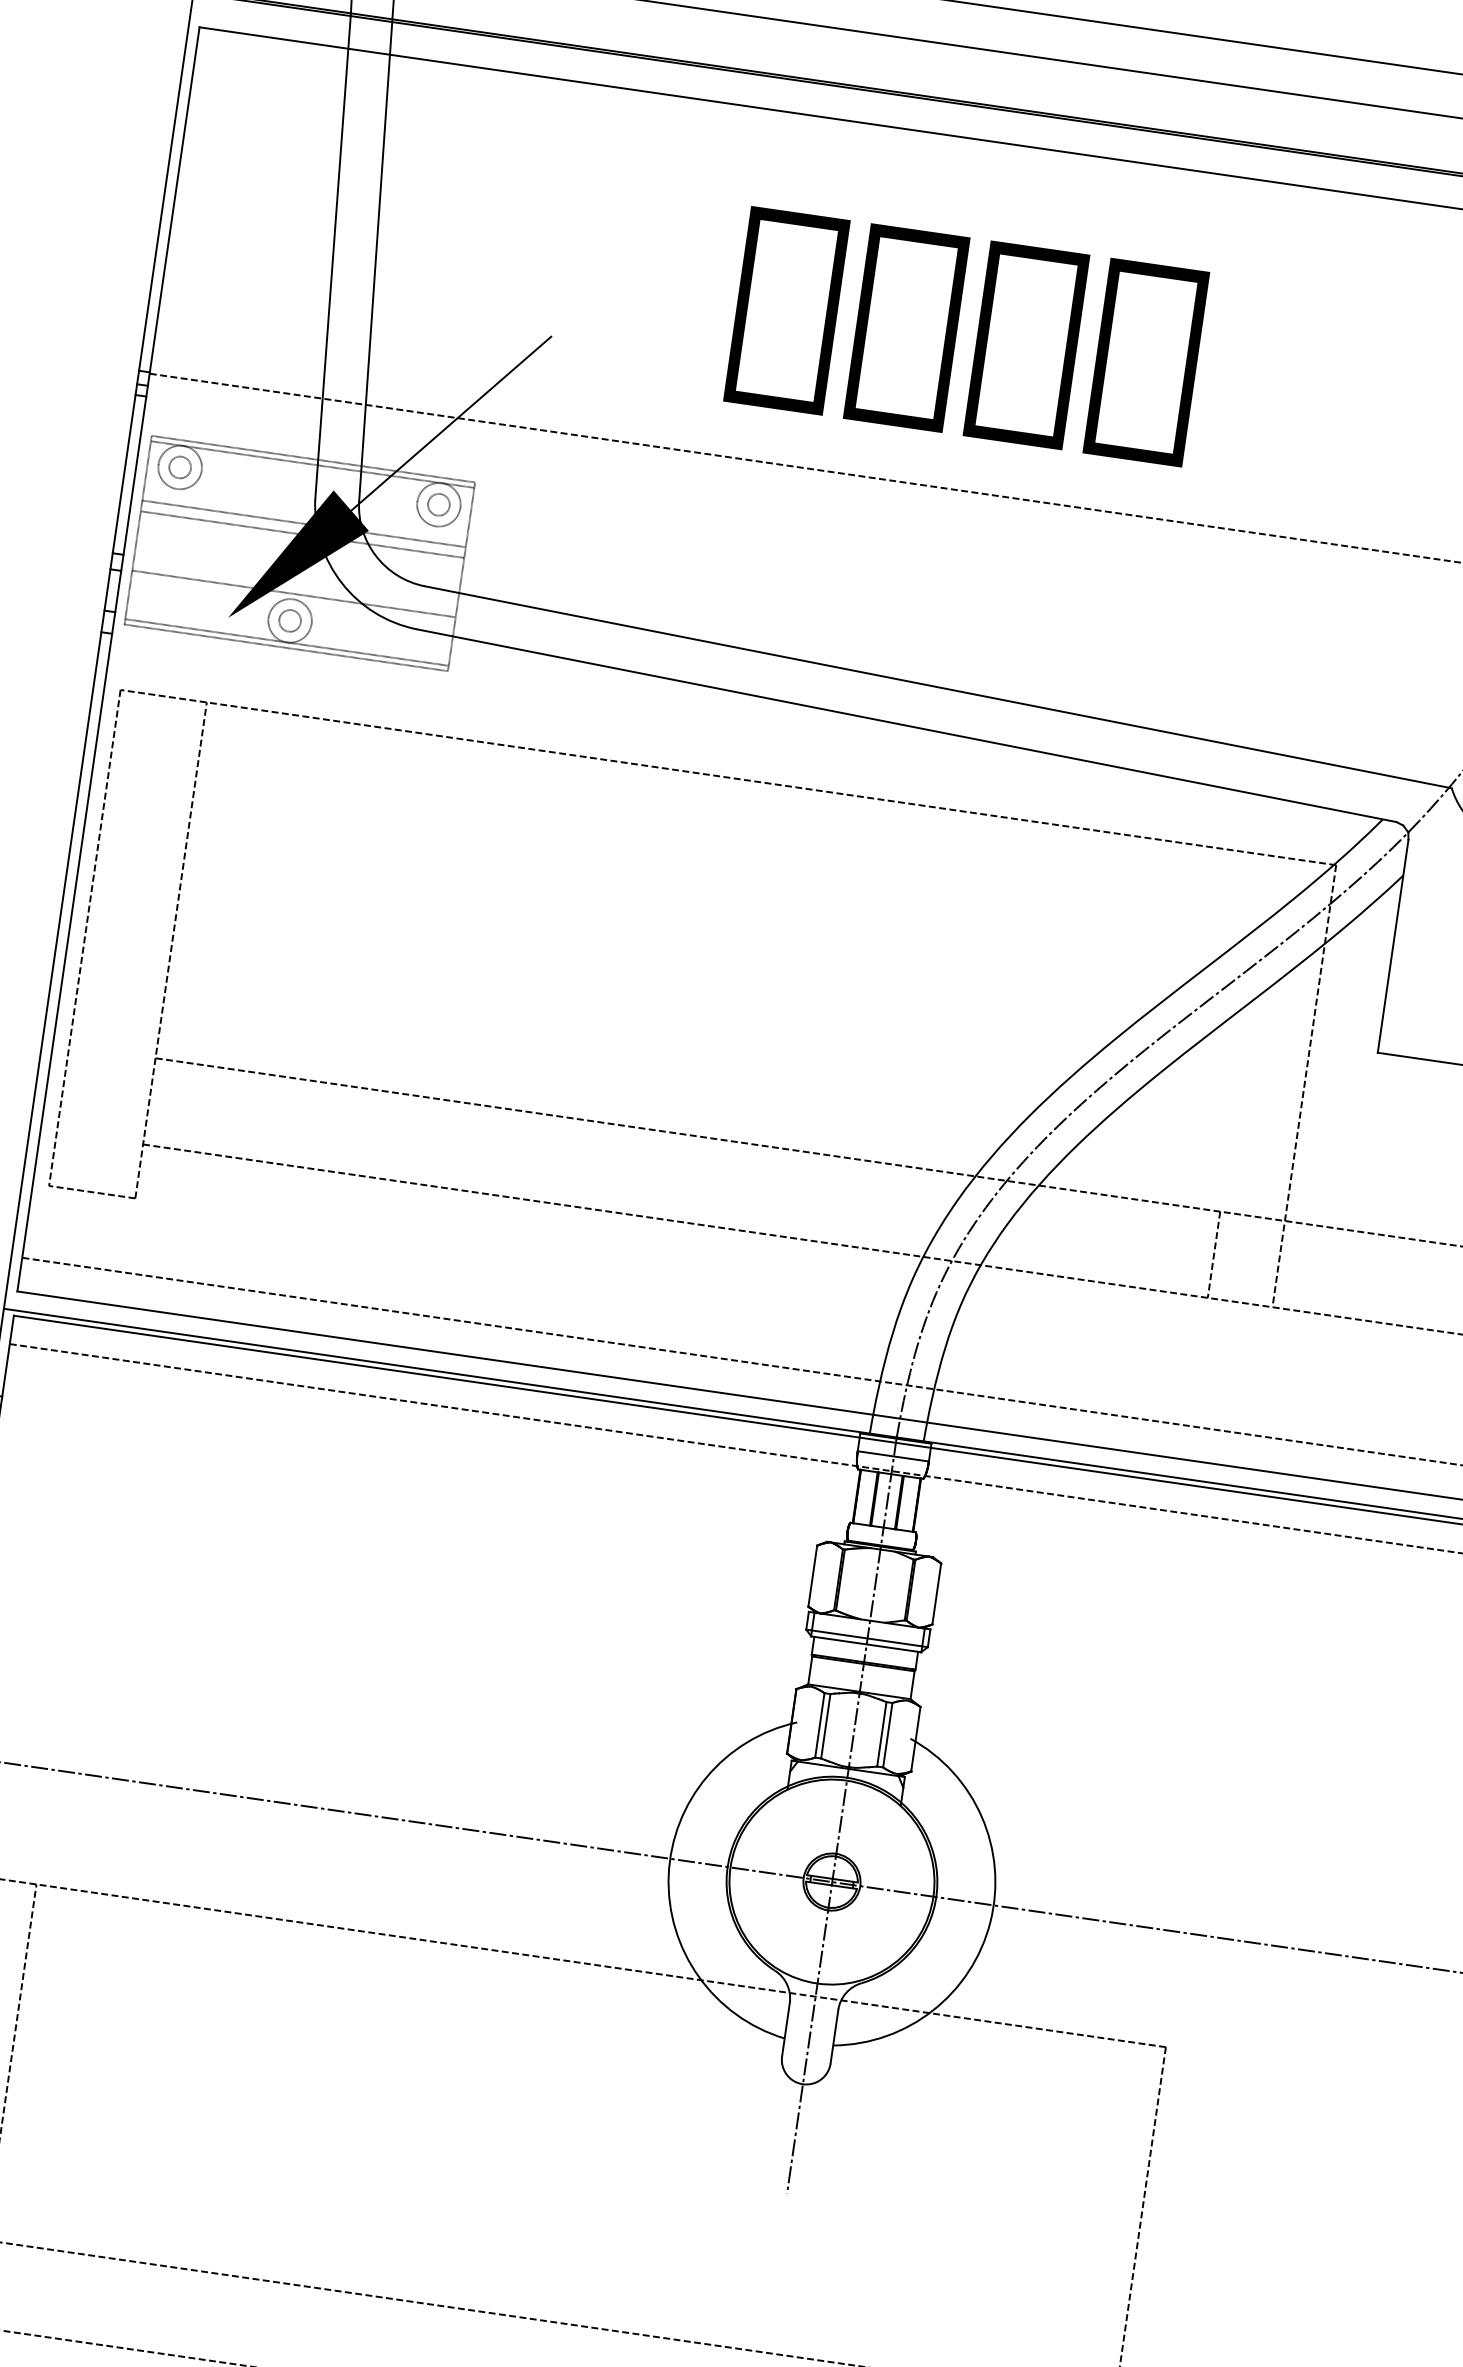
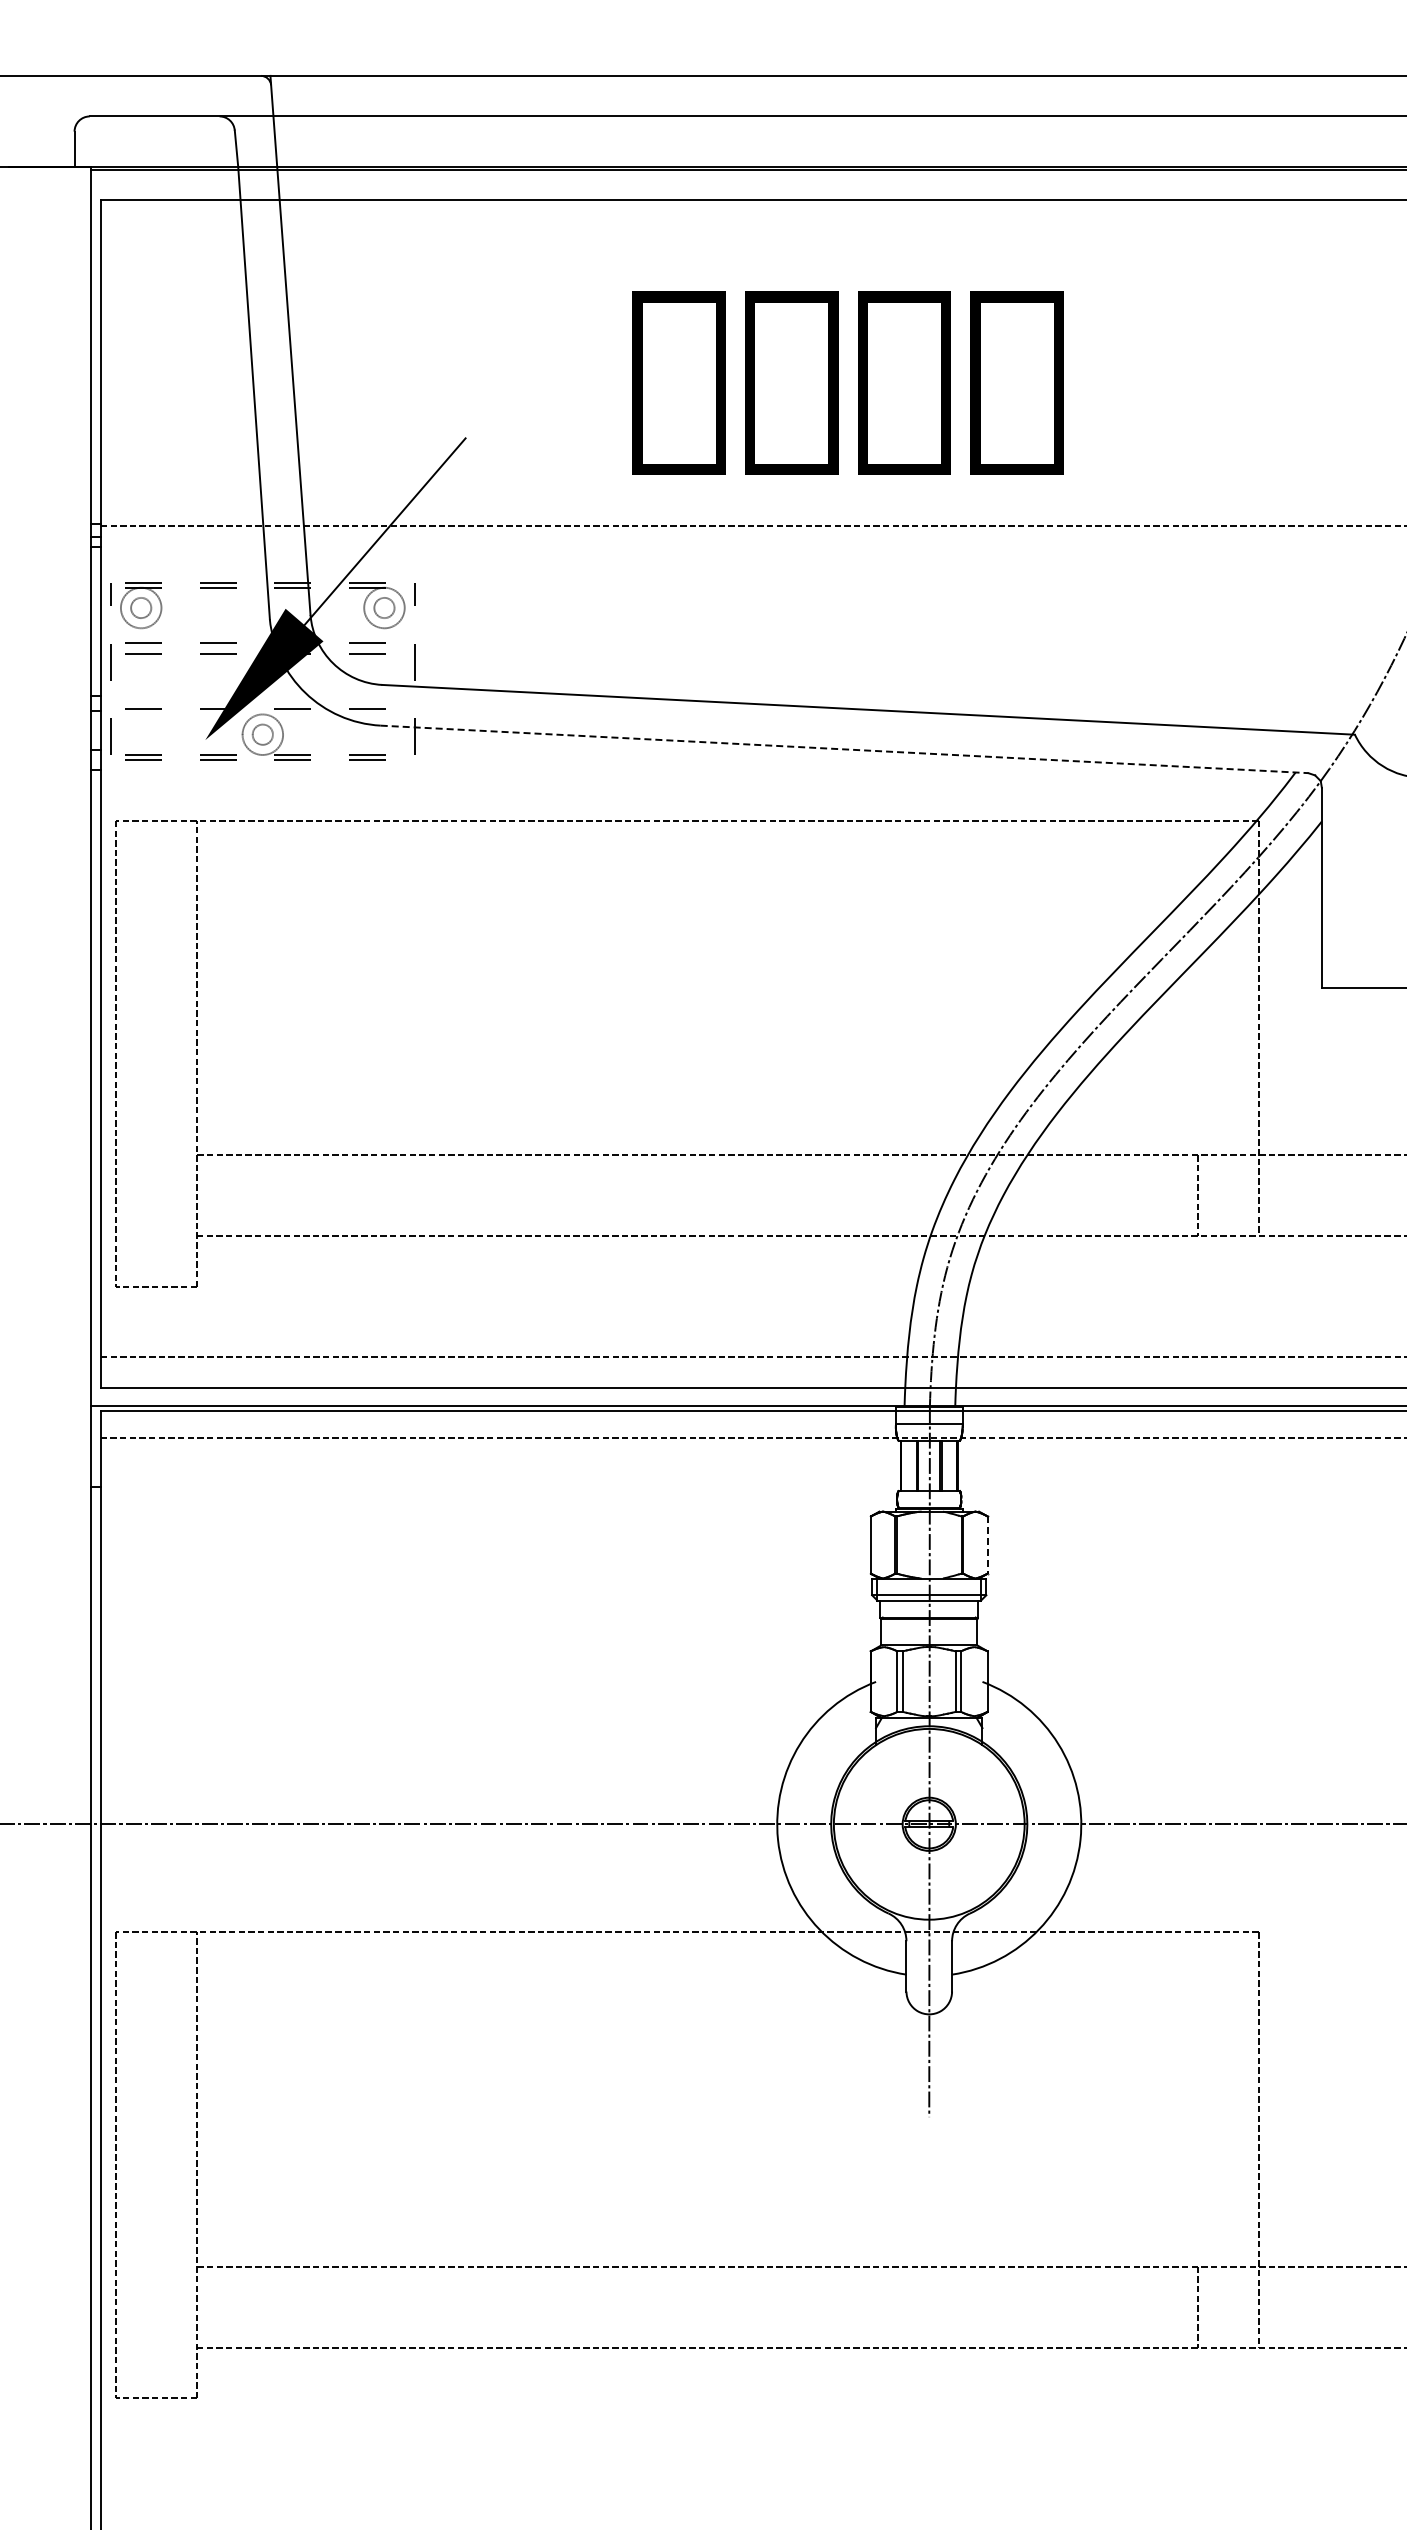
line: (907, 725) -> (845, 749), solid -> dashed
line: (936, 1594) -> (987, 1545), solid -> dashed

